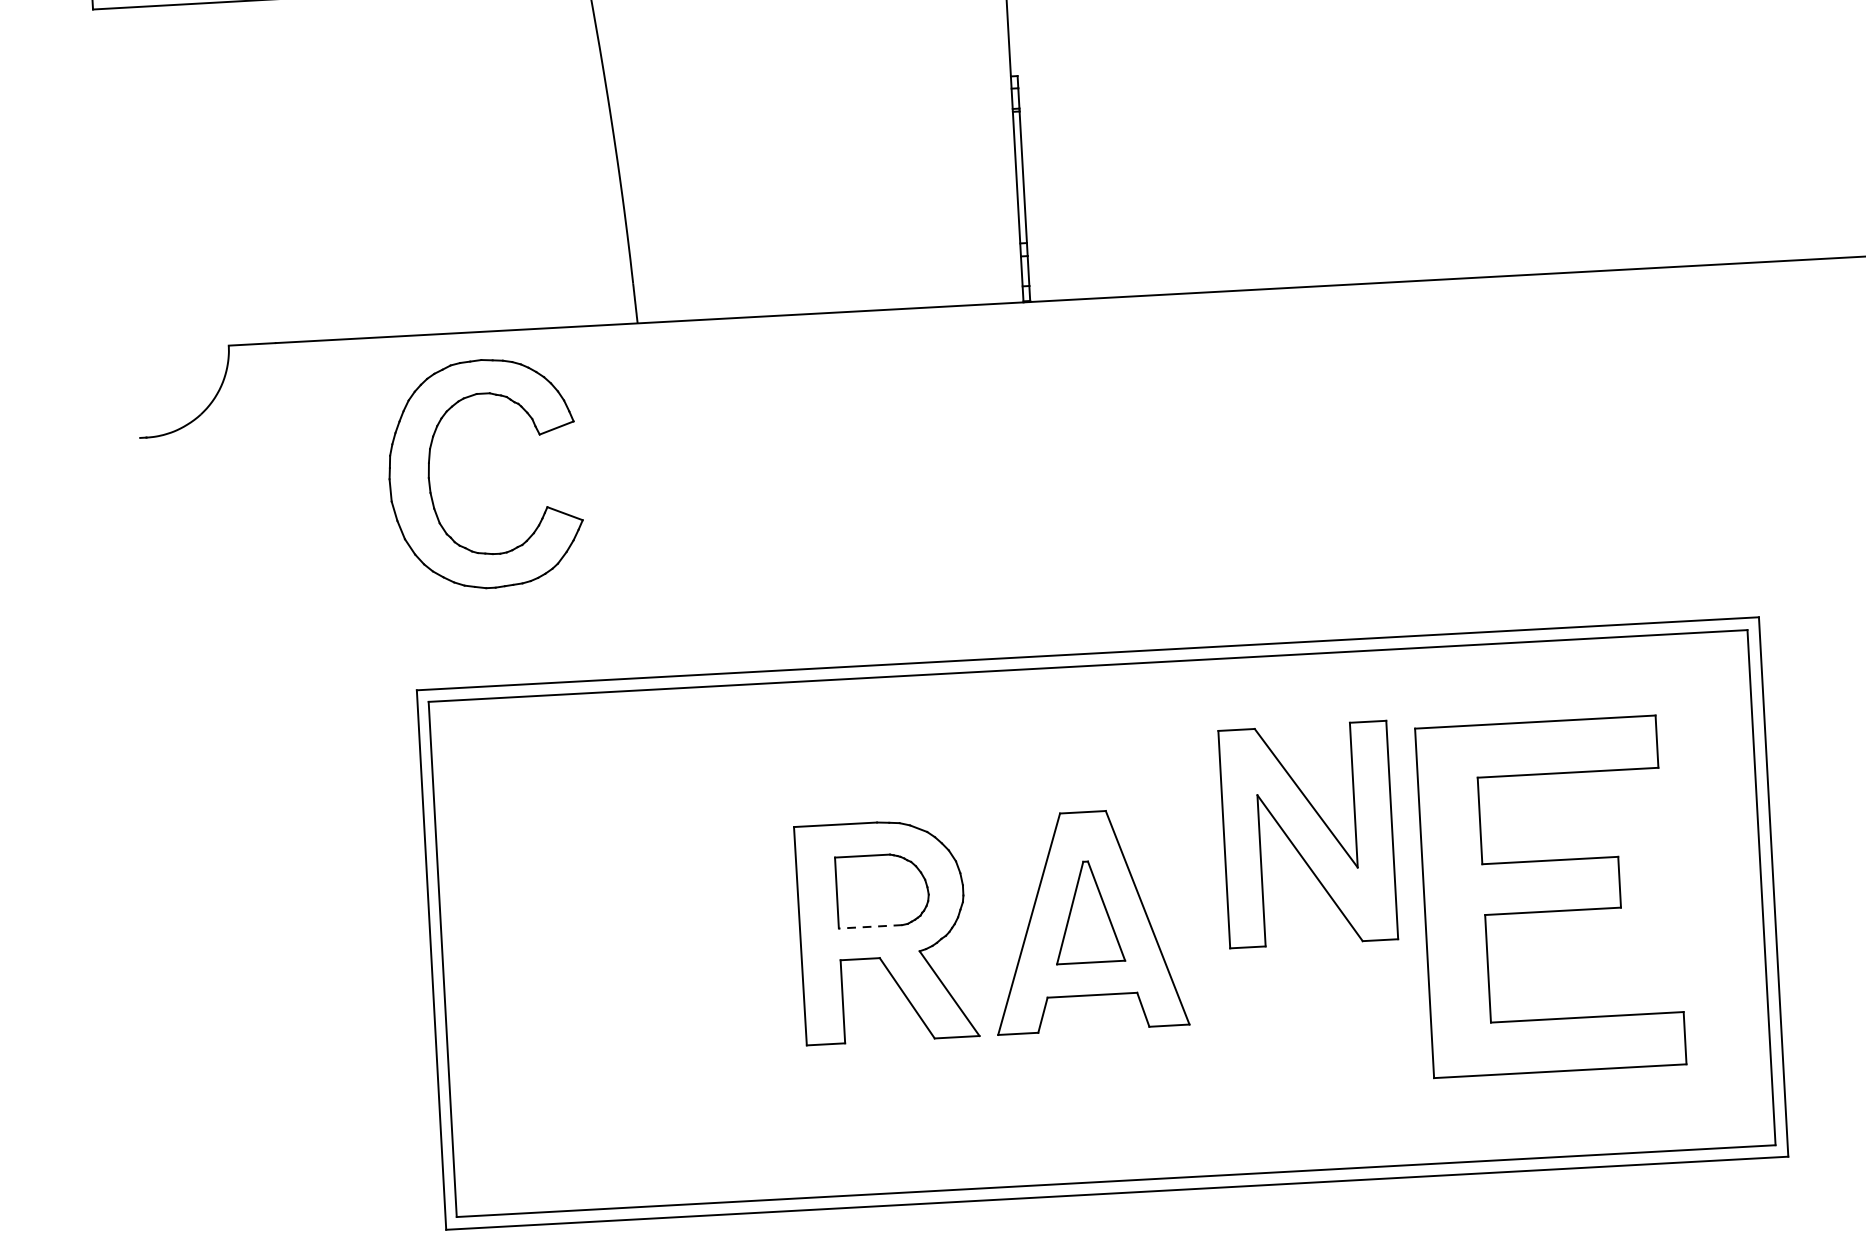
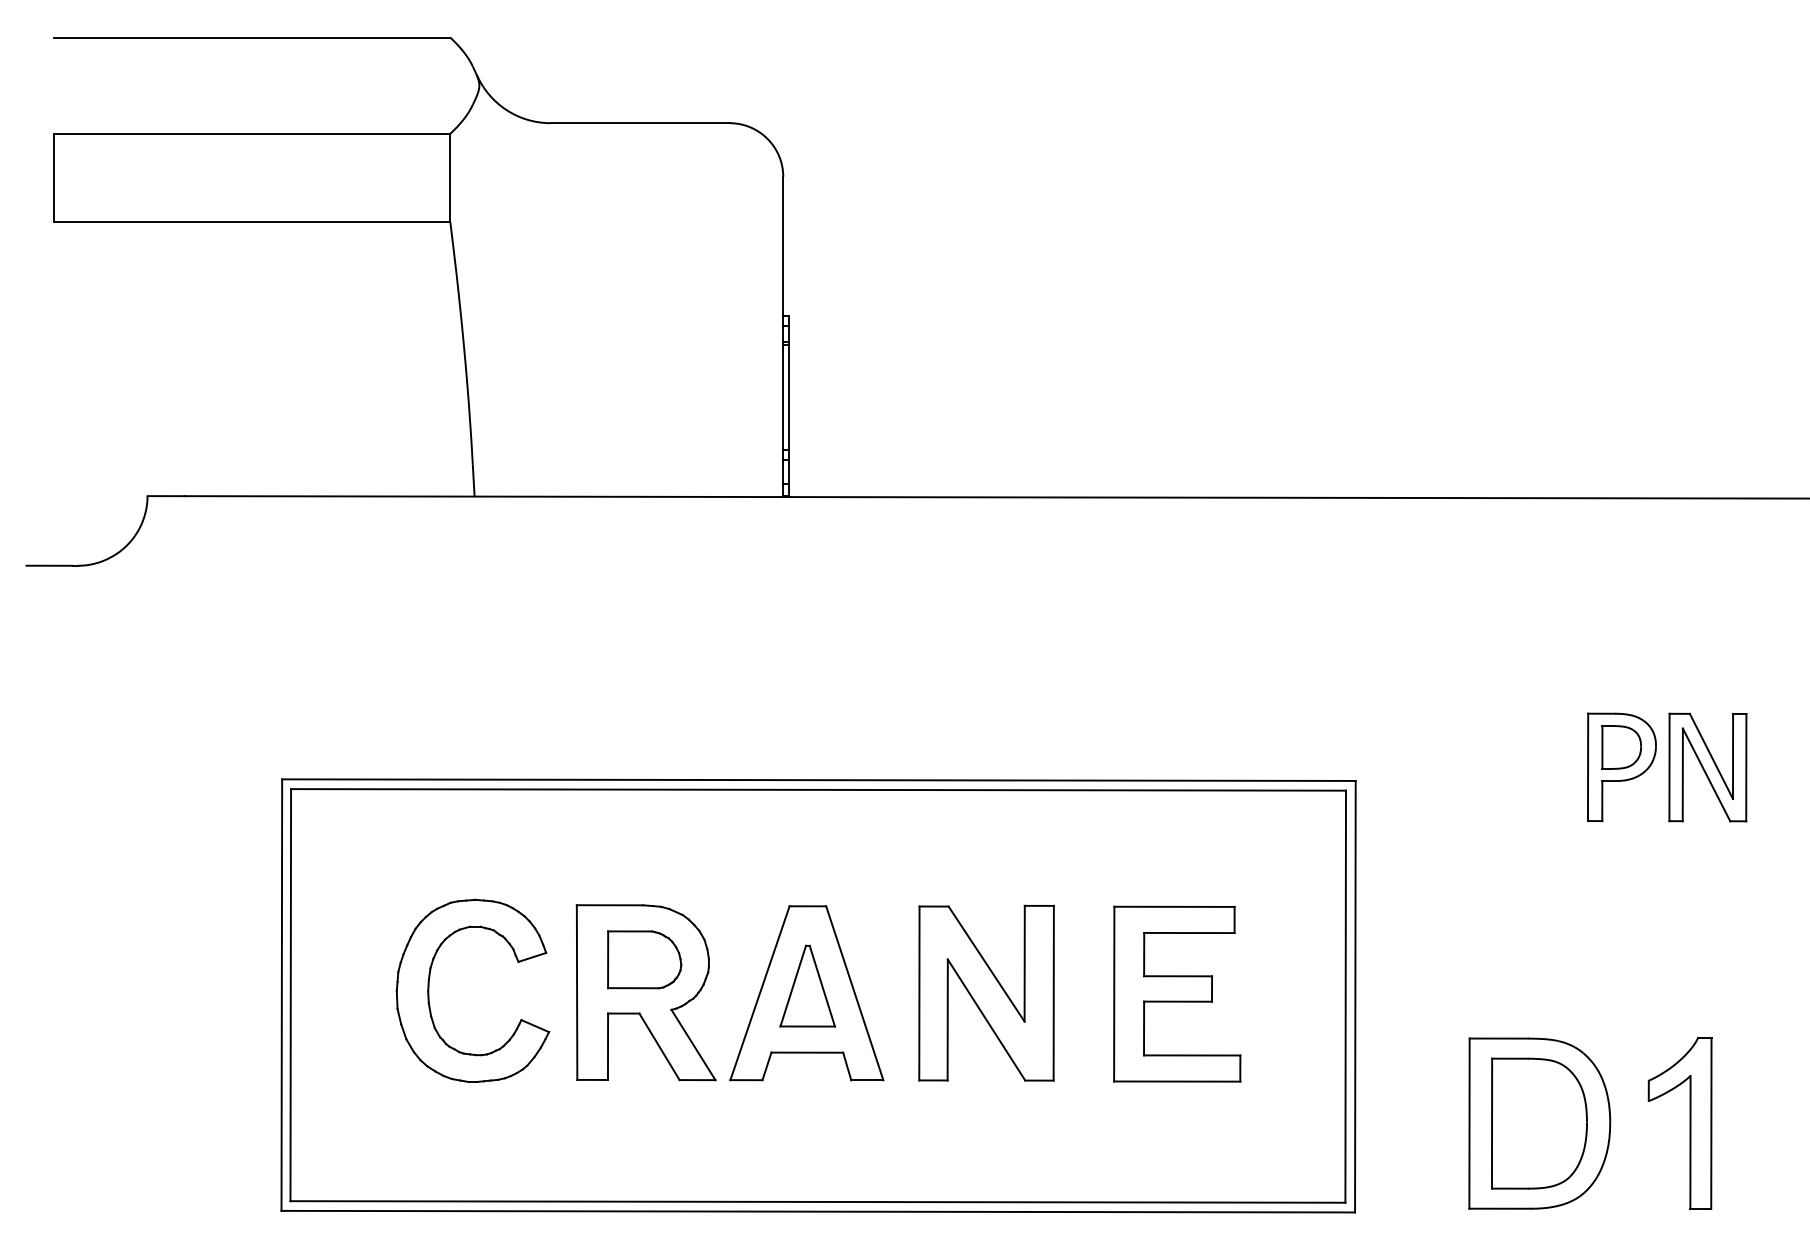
line: (111, 439) -> (49, 565), added
part: (430, 476) -> (429, 990), moved
part: (1308, 833) -> (986, 992), moved
part: (1551, 895) -> (1177, 993), size x0.62
line: (869, 927) -> (632, 988), dashed -> solid

